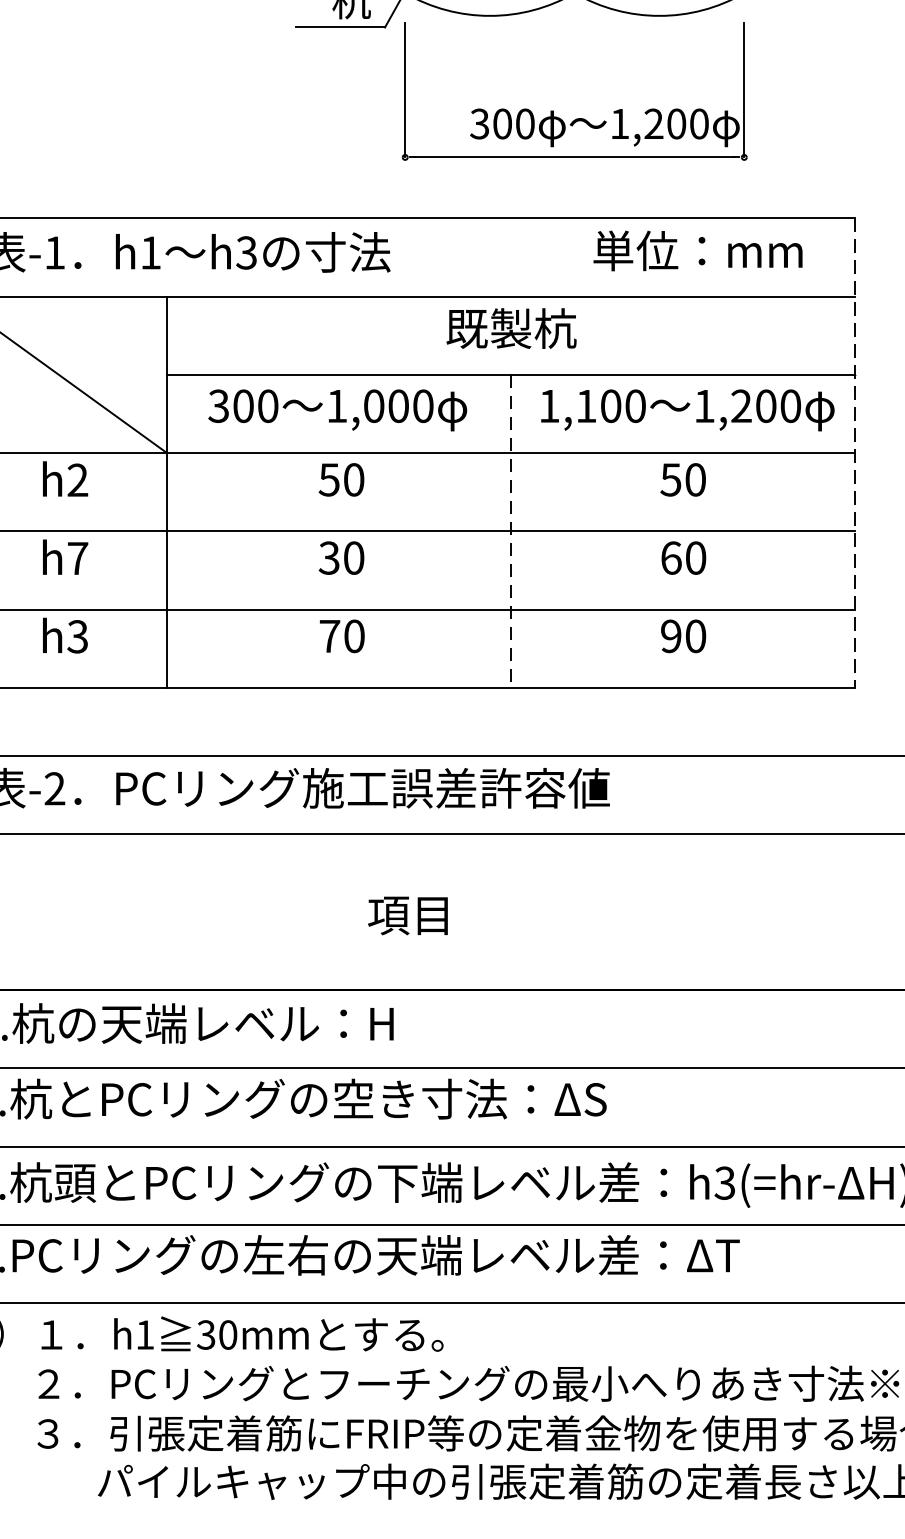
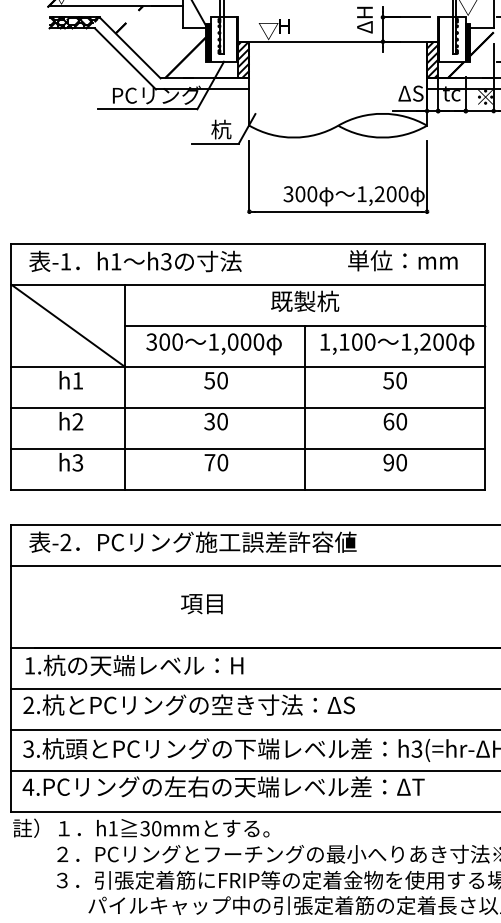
line: (855, 452) -> (485, 366), dashed -> solid
text: (77, 479) -> (77, 380), h2 -> h1
line: (510, 531) -> (304, 407), dashed -> solid
text: (77, 557) -> (77, 421), h7 -> h2
text: (407, 916) -> (201, 604), moved

